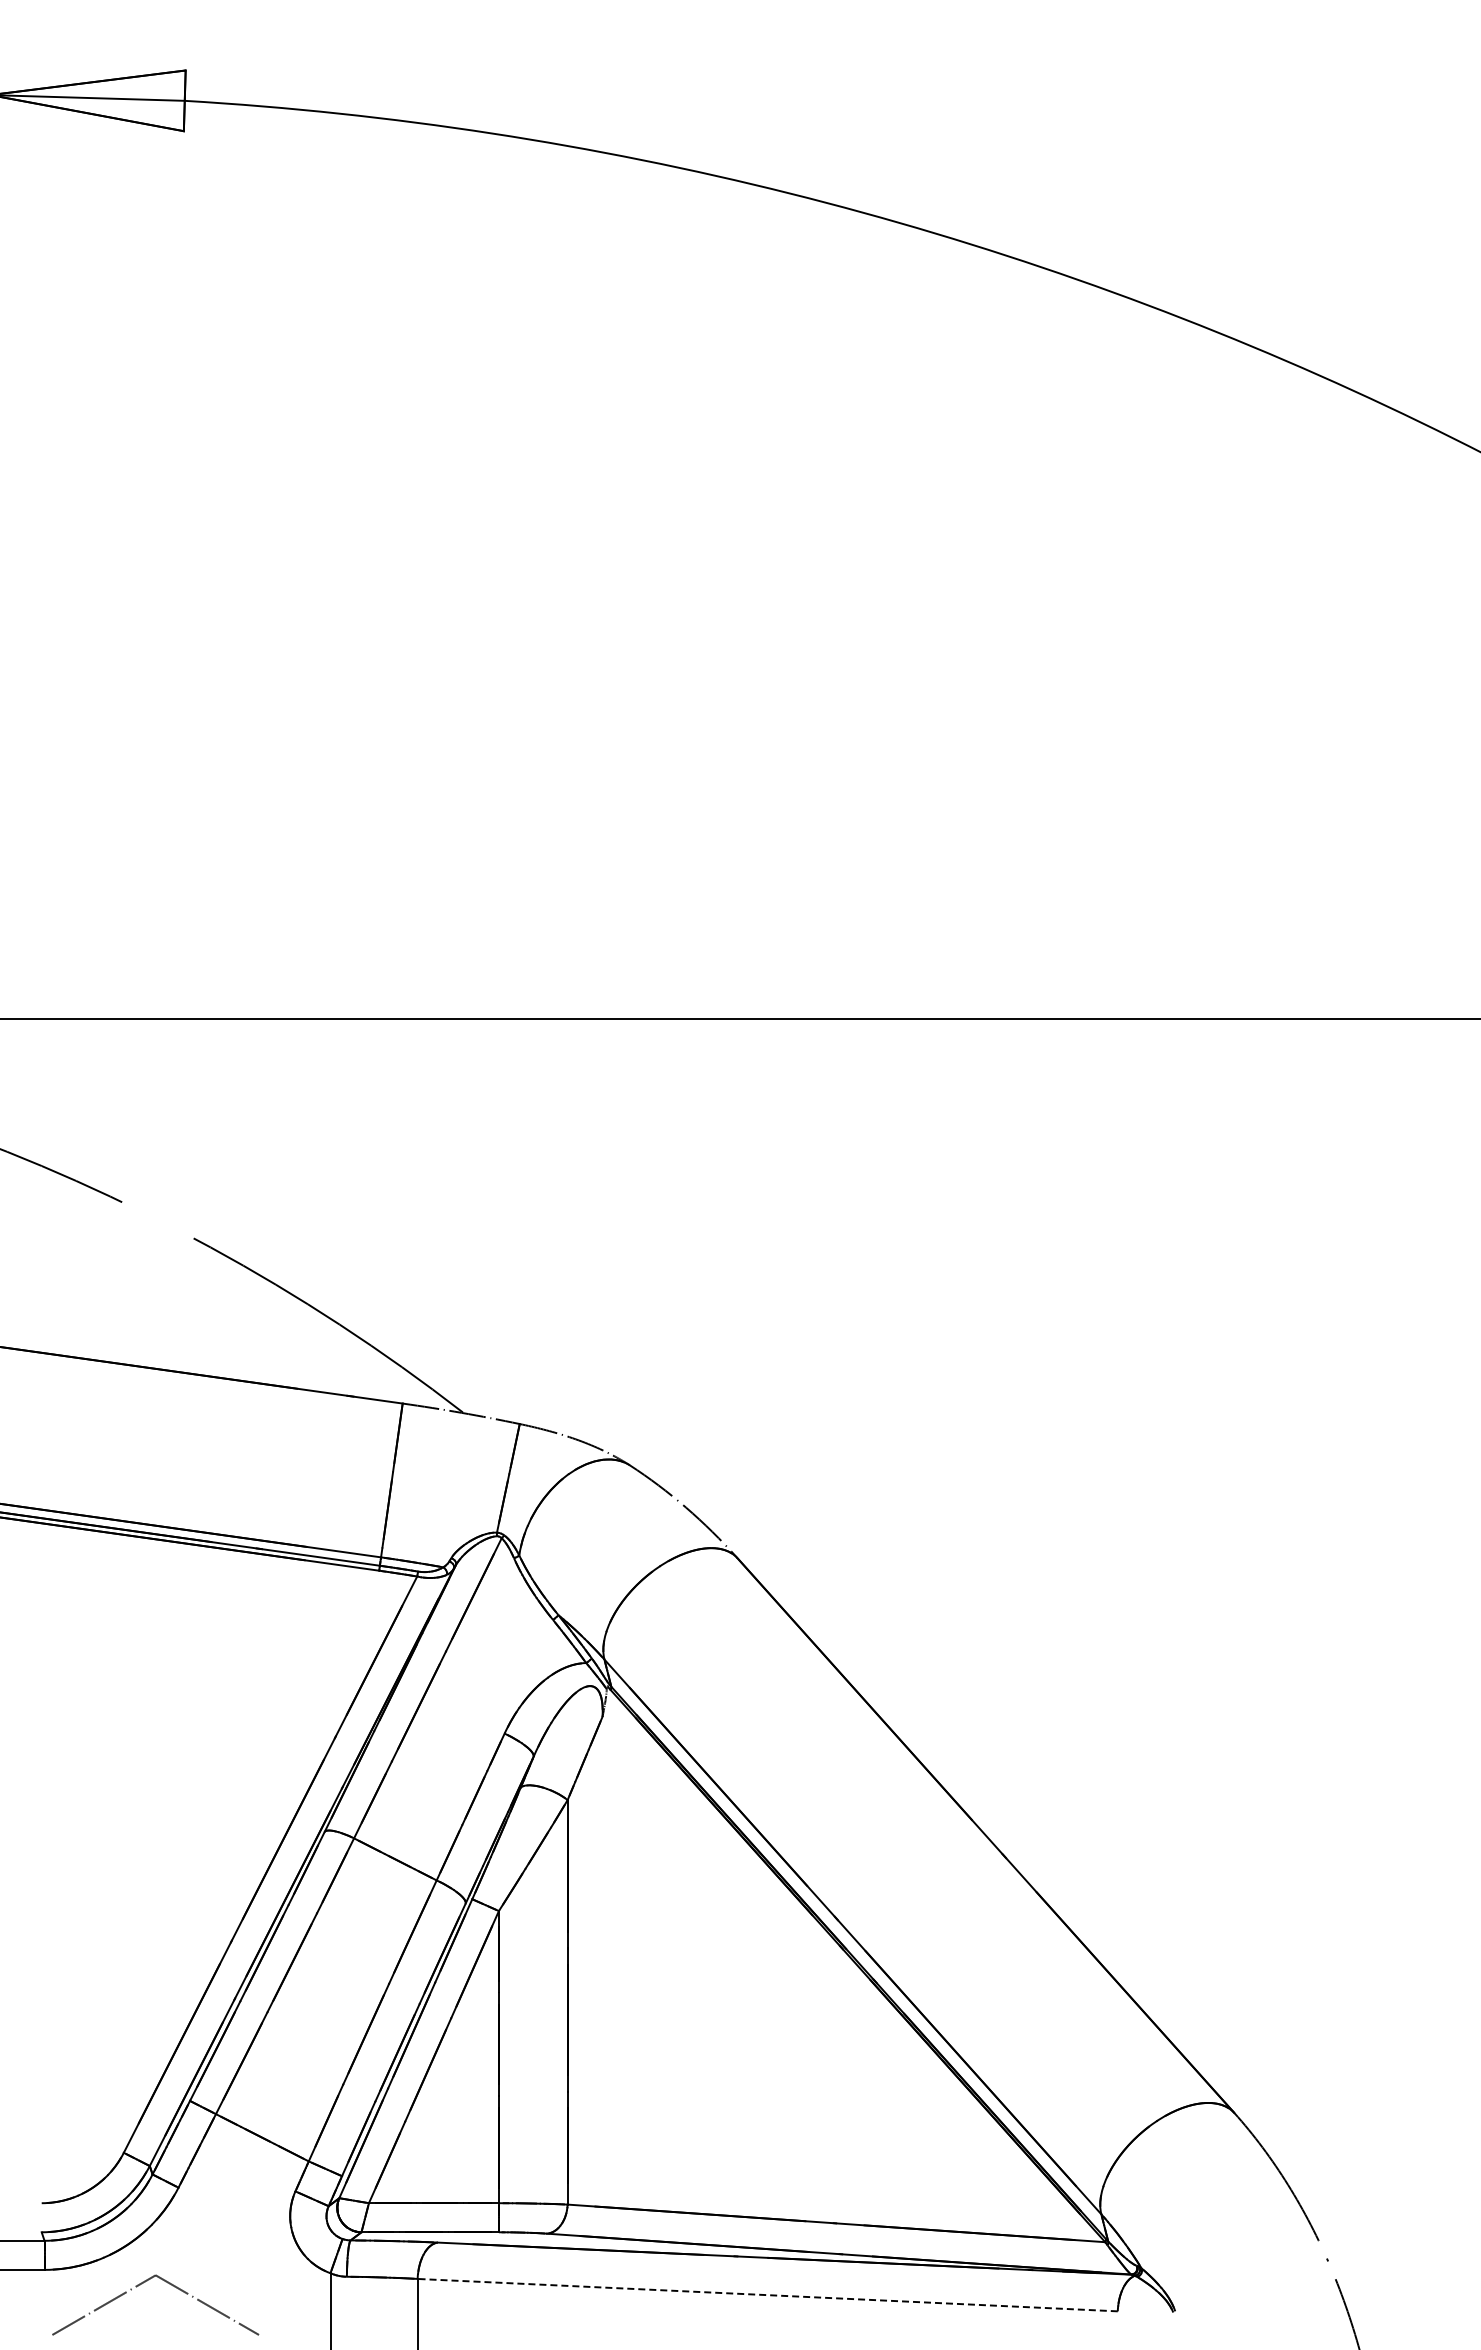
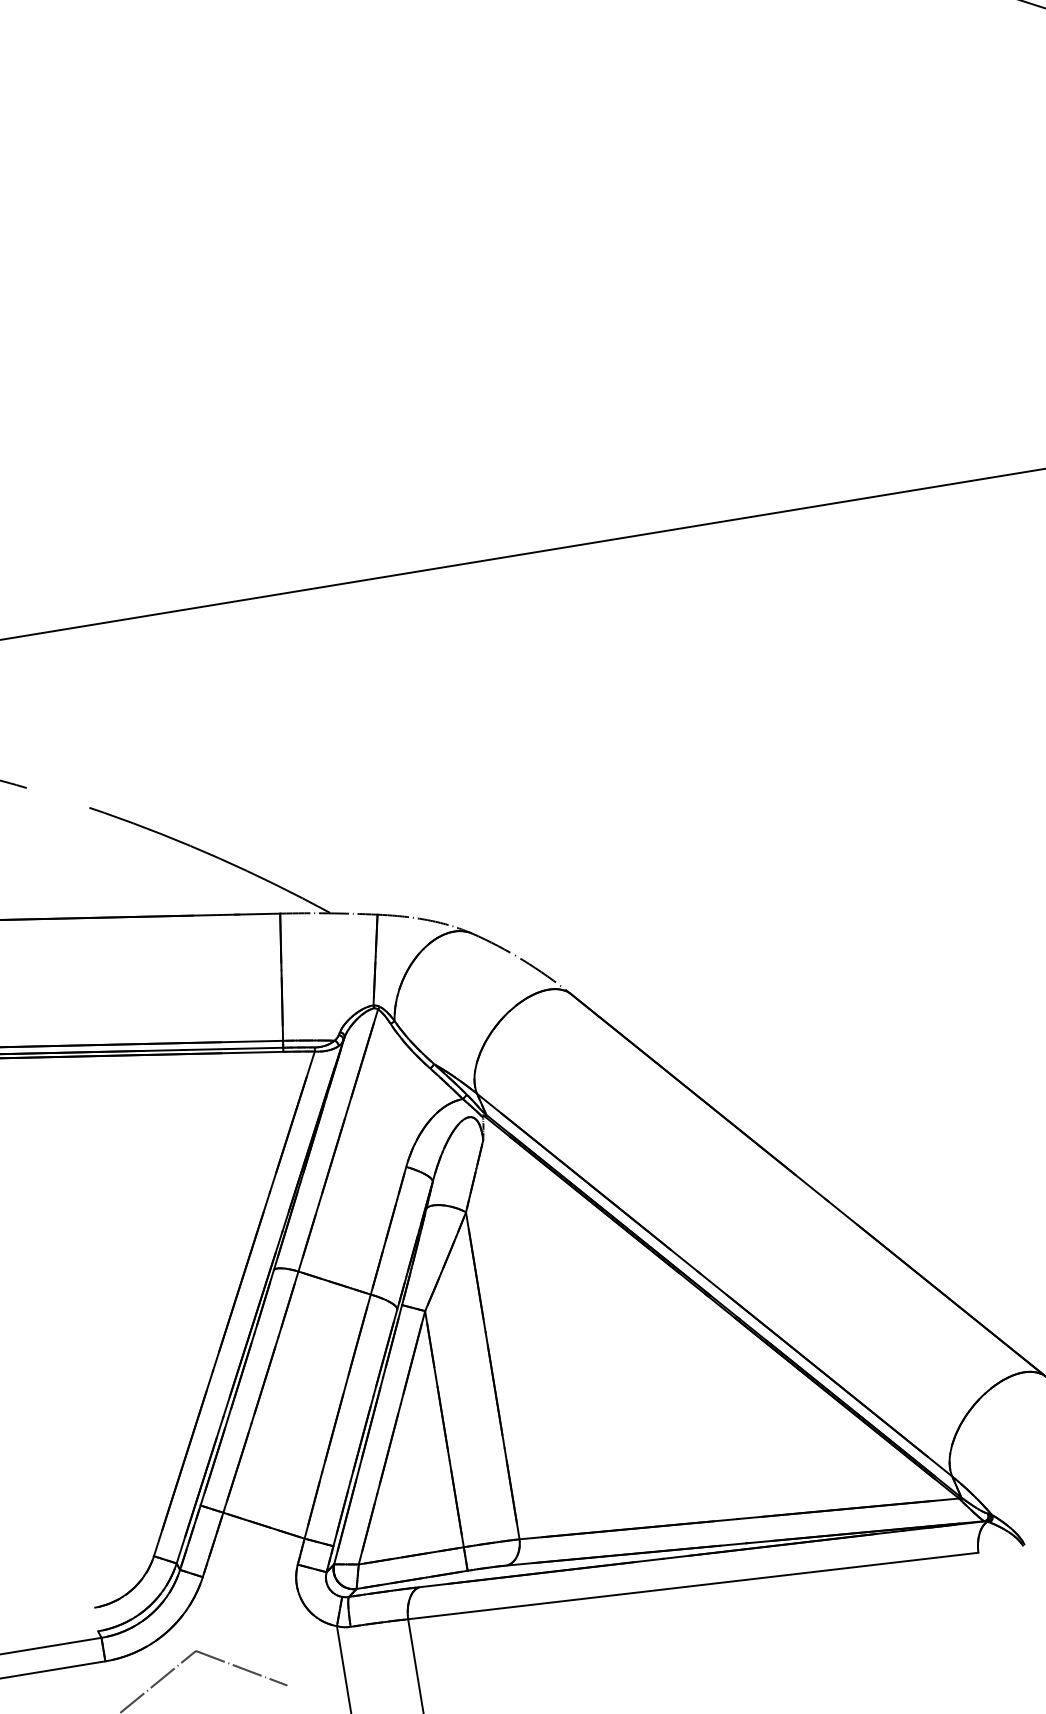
line: (767, 2295) -> (693, 1586), dashed -> solid

